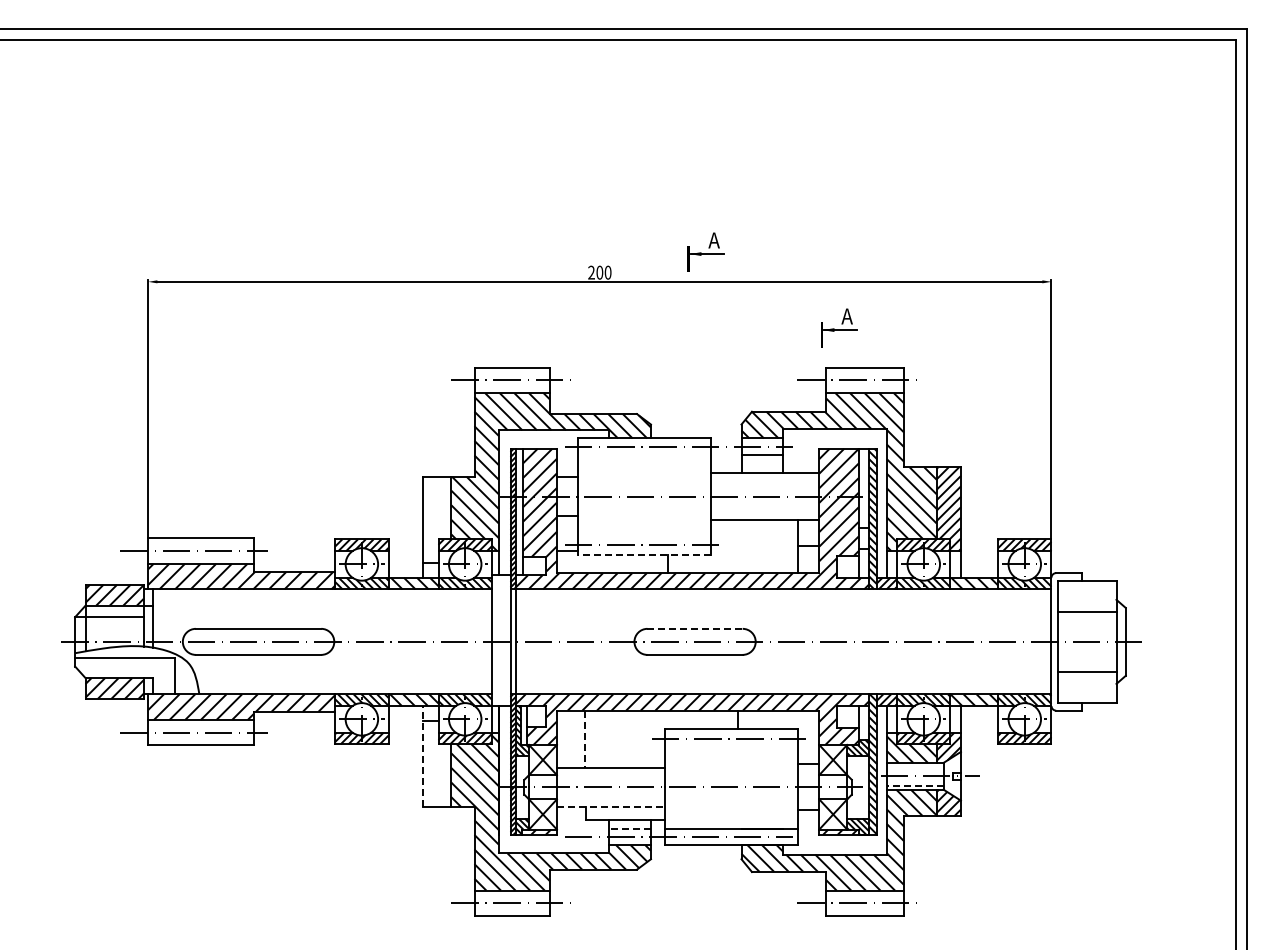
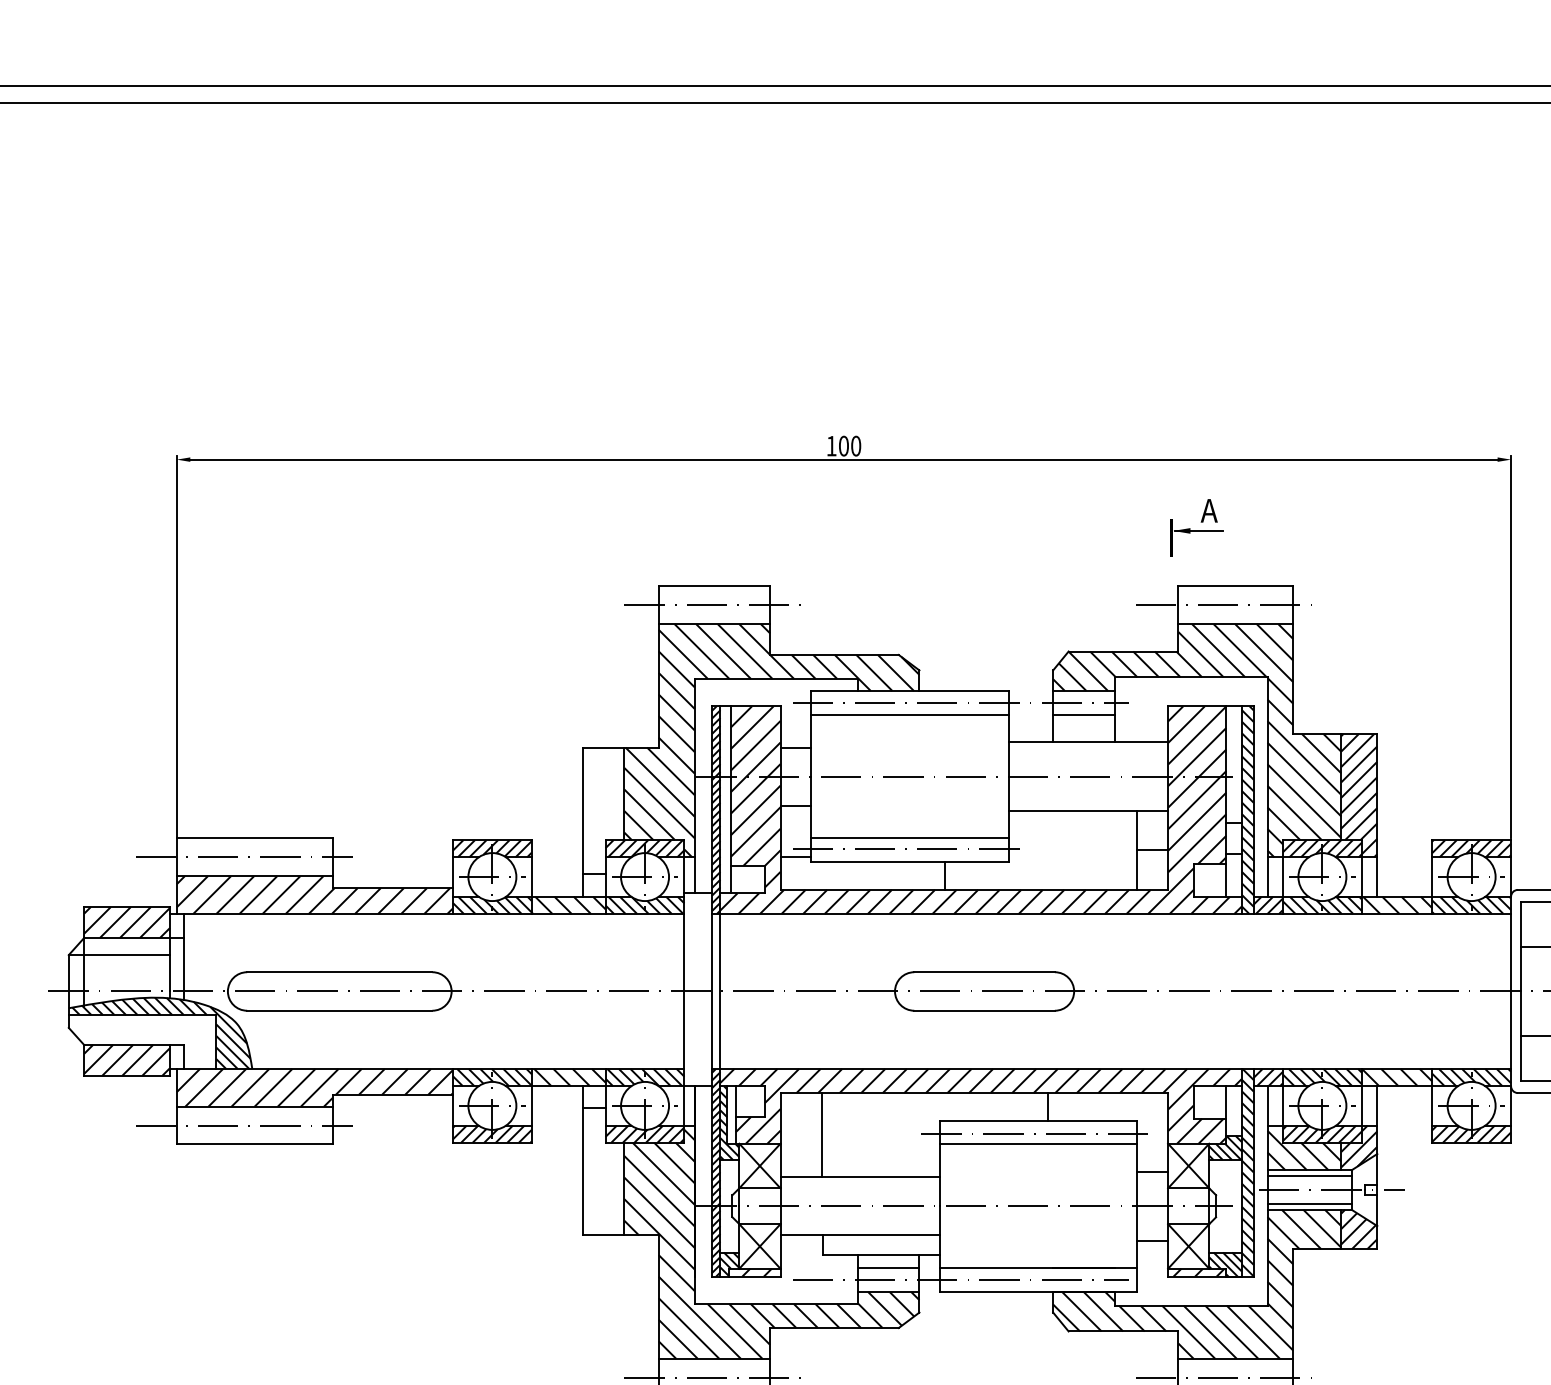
part: (706, 251) -> (1001, 414), removed
text: (591, 272) -> (831, 445), 200 -> 100
line: (644, 454) -> (909, 714), added
line: (644, 538) -> (909, 838), added
line: (644, 554) -> (909, 862), dashed -> solid
line: (695, 628) -> (985, 971), dashed -> solid
hatch: (137, 670) -> (160, 1033), added
line: (584, 739) -> (821, 1135), dashed -> solid
line: (731, 745) -> (1038, 1144), added
line: (423, 756) -> (583, 1160), dashed -> solid
line: (914, 767) -> (1308, 1177), added
line: (914, 785) -> (1308, 1203), dashed -> solid
line: (610, 807) -> (859, 1236), dashed -> solid
line: (630, 829) -> (889, 1268), dashed -> solid

